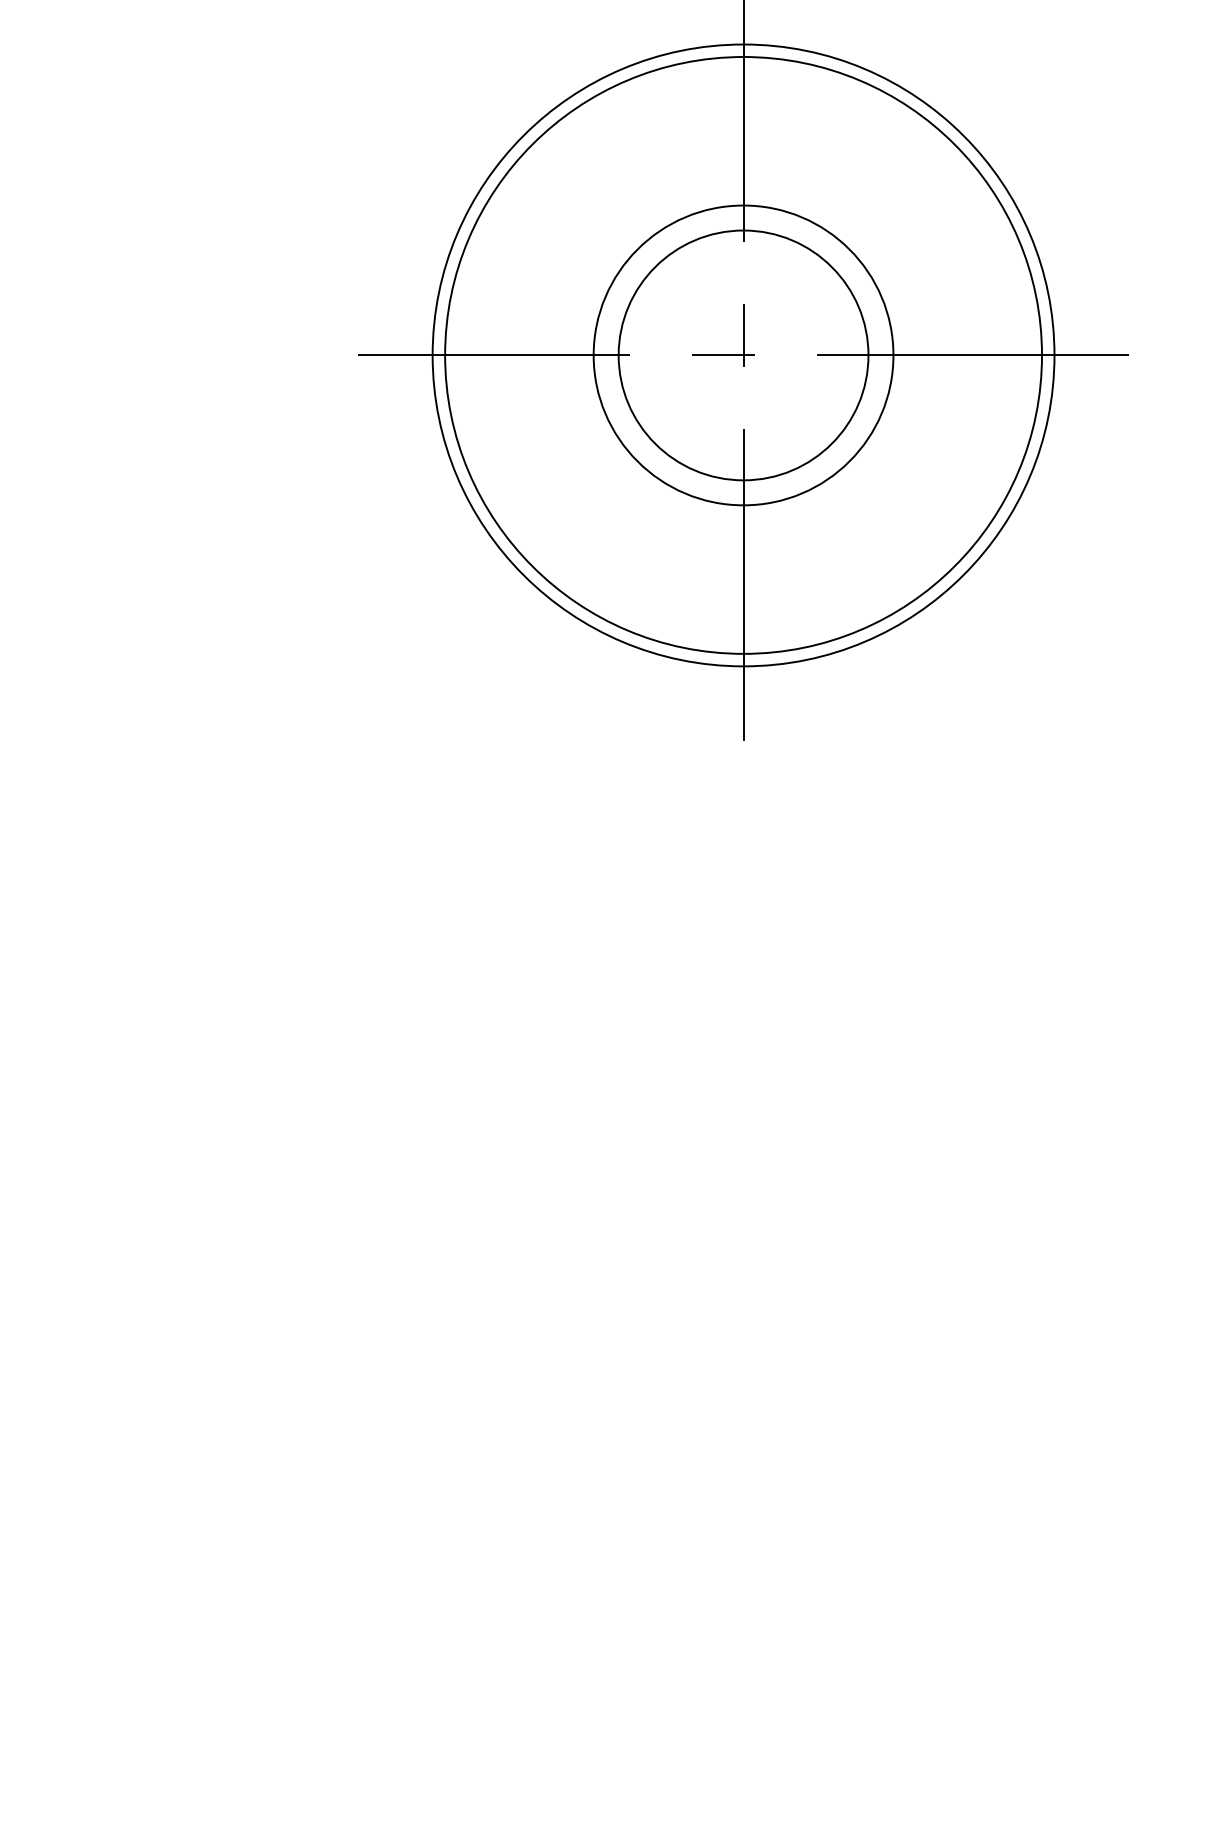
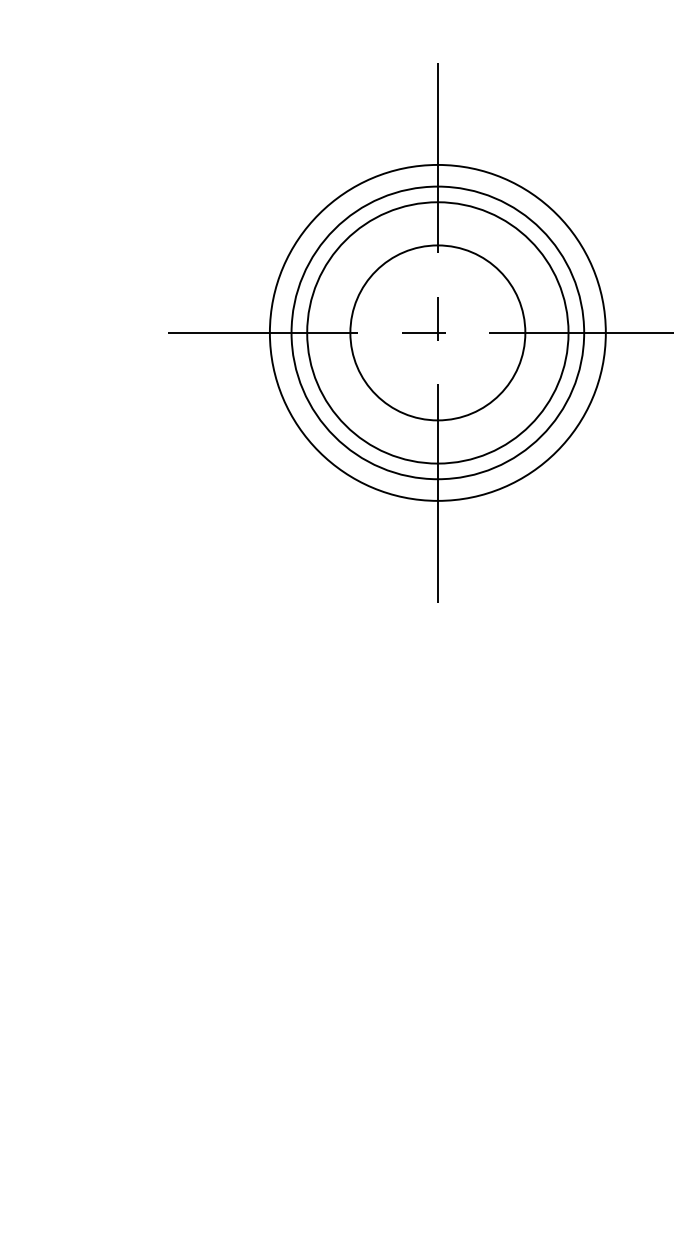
circle: (743, 355) -> (437, 332), size x0.6
circle: (743, 355) -> (437, 332), size x0.7
circle: (743, 355) -> (437, 332), size x1.6

